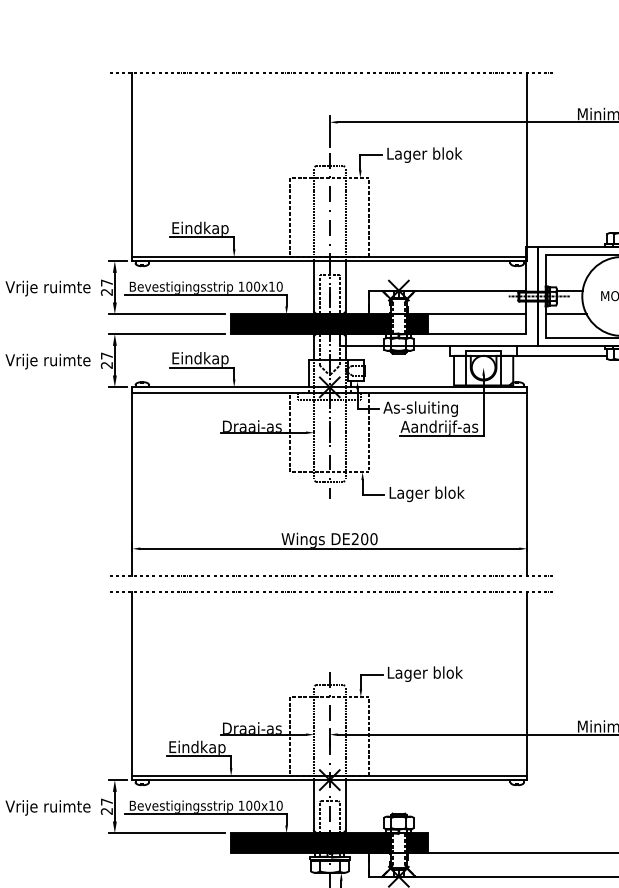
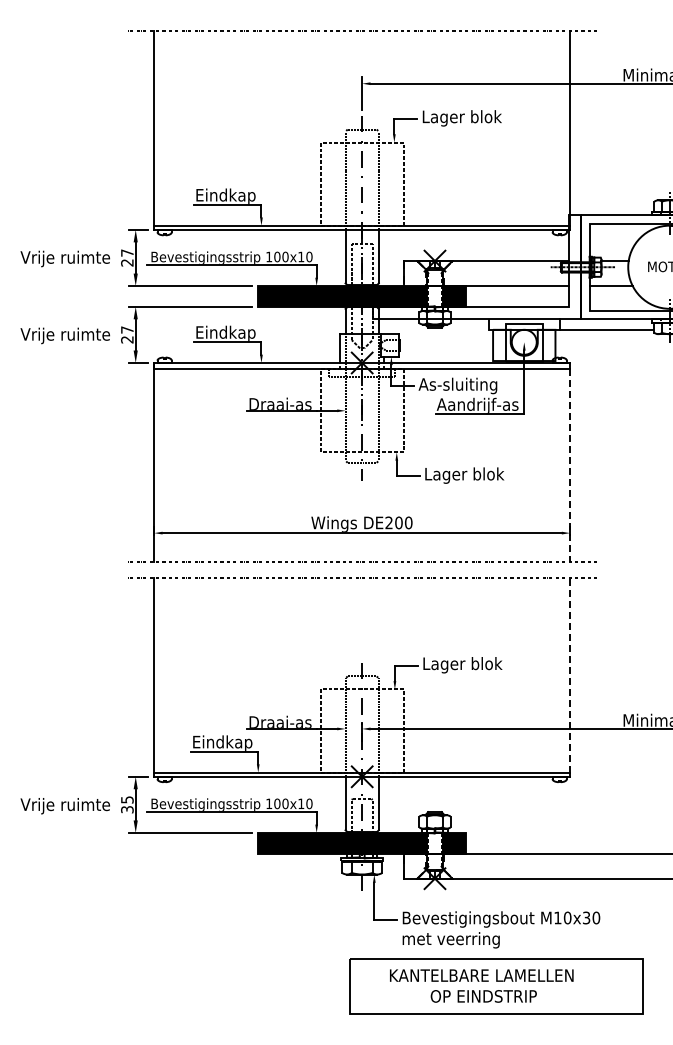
line: (527, 484) -> (570, 465), solid -> dashed
line: (527, 682) -> (570, 674), solid -> dashed
text: (107, 806) -> (127, 804), 27 -> 35

